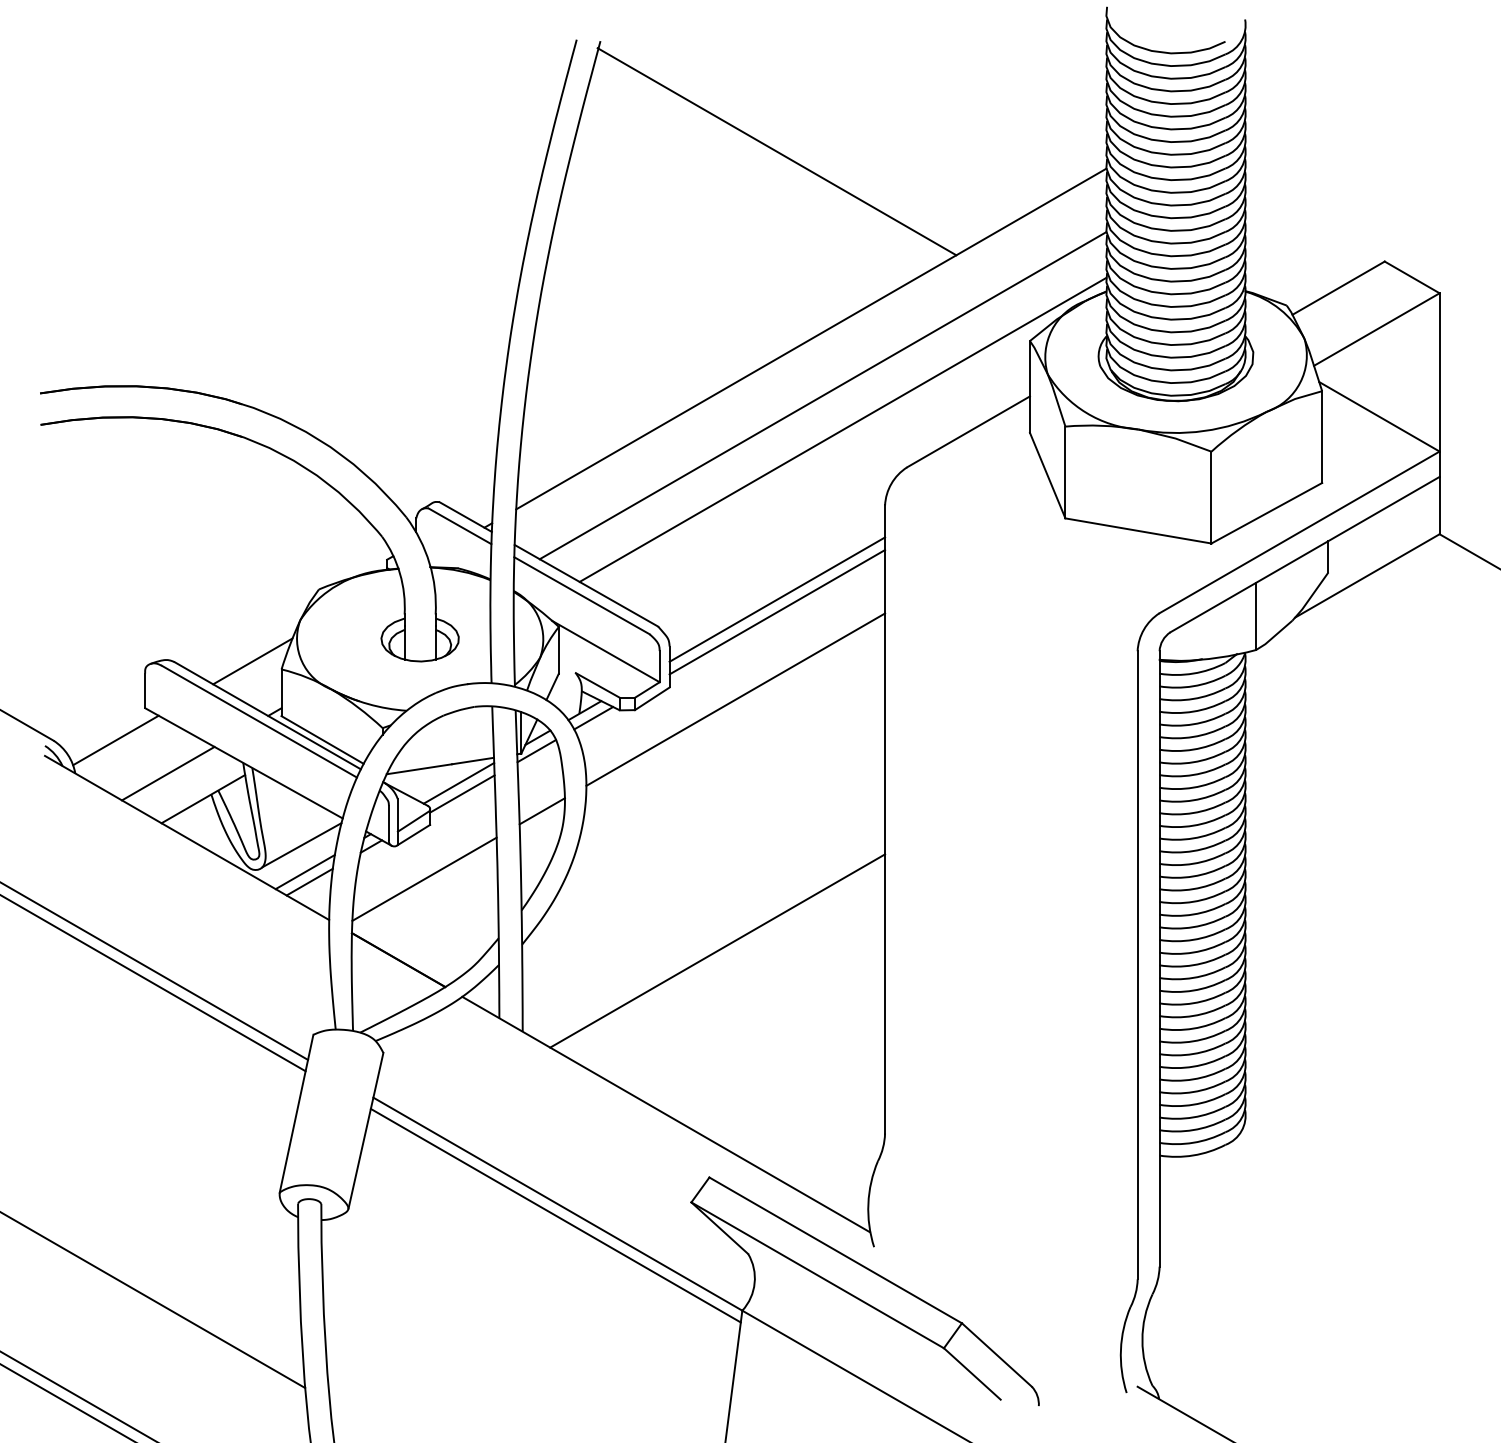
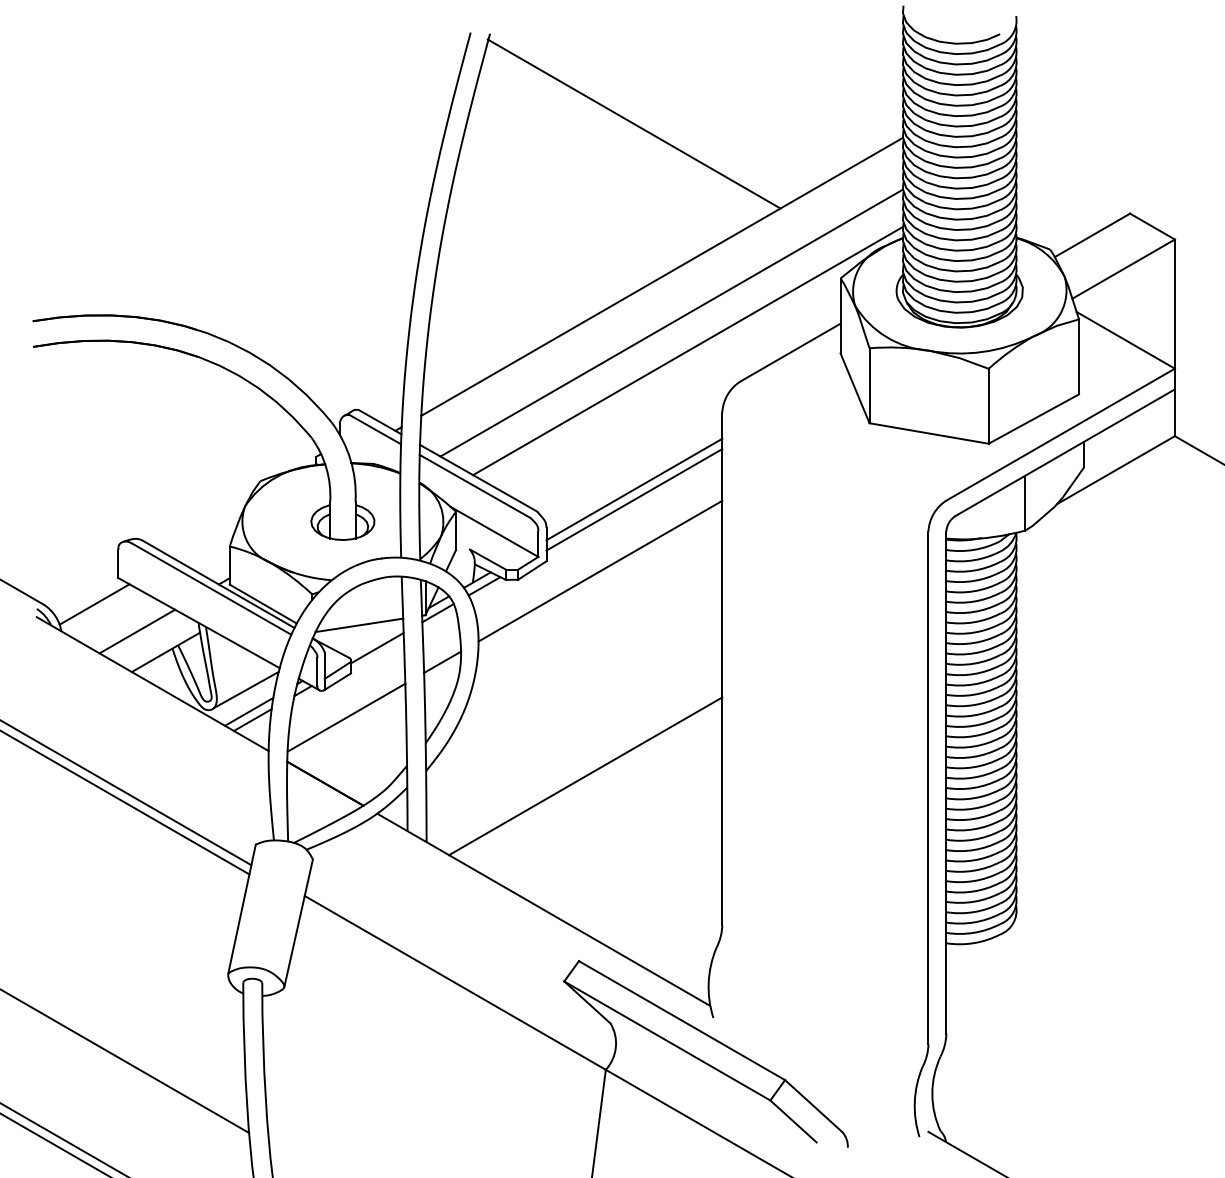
line: (252, 661) -> (206, 540), removed
line: (458, 782) -> (374, 638), removed
line: (555, 1215) -> (453, 992), removed

